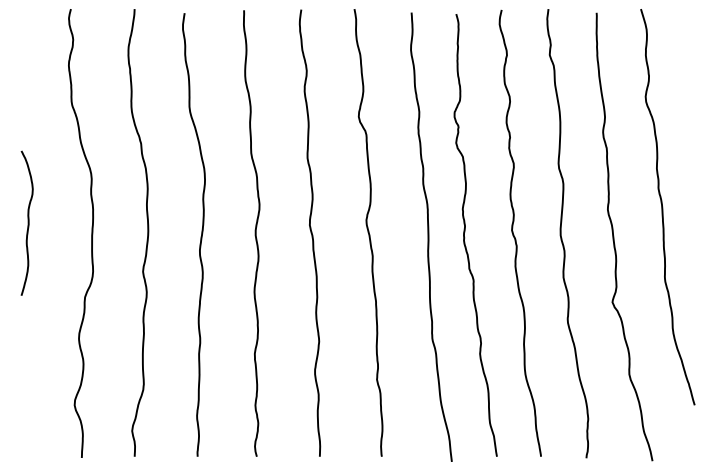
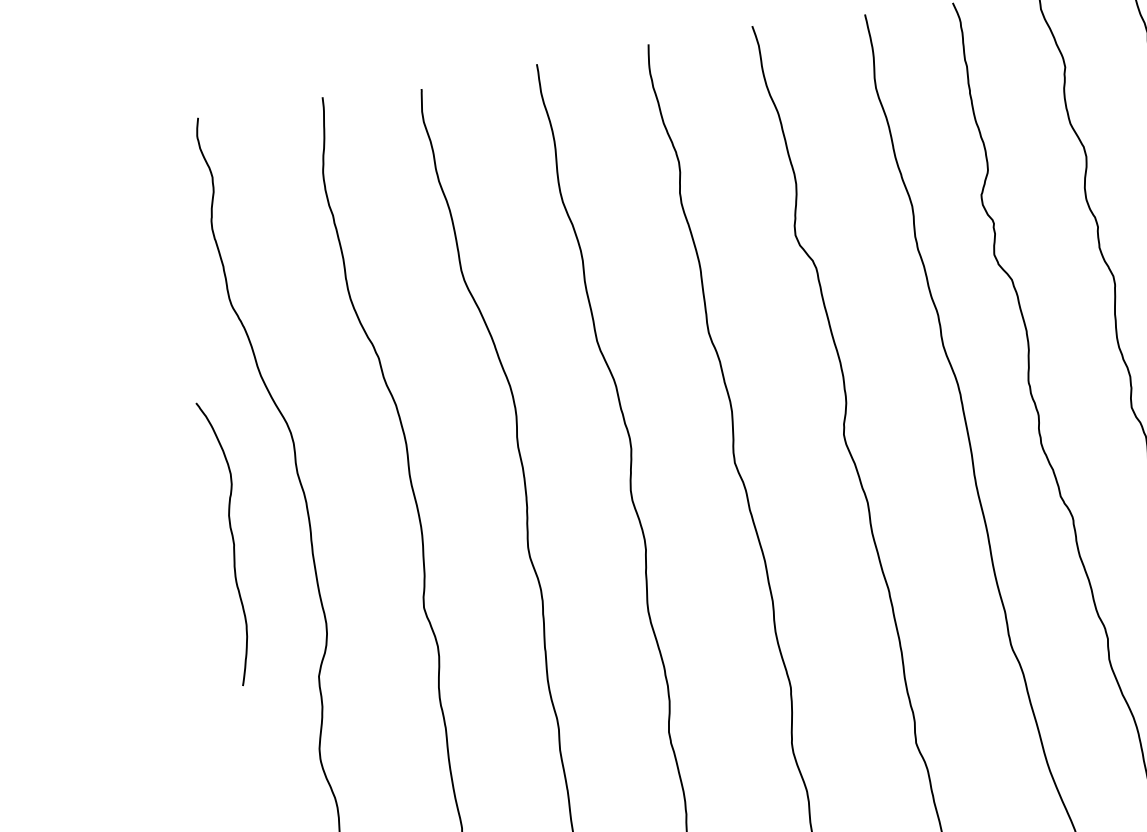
curve: (27, 222) -> (231, 540), moved

